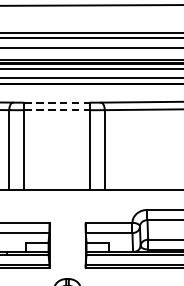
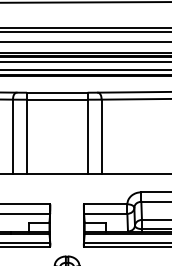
line: (57, 102) -> (57, 92), dashed -> solid
line: (57, 109) -> (57, 99), dashed -> solid

